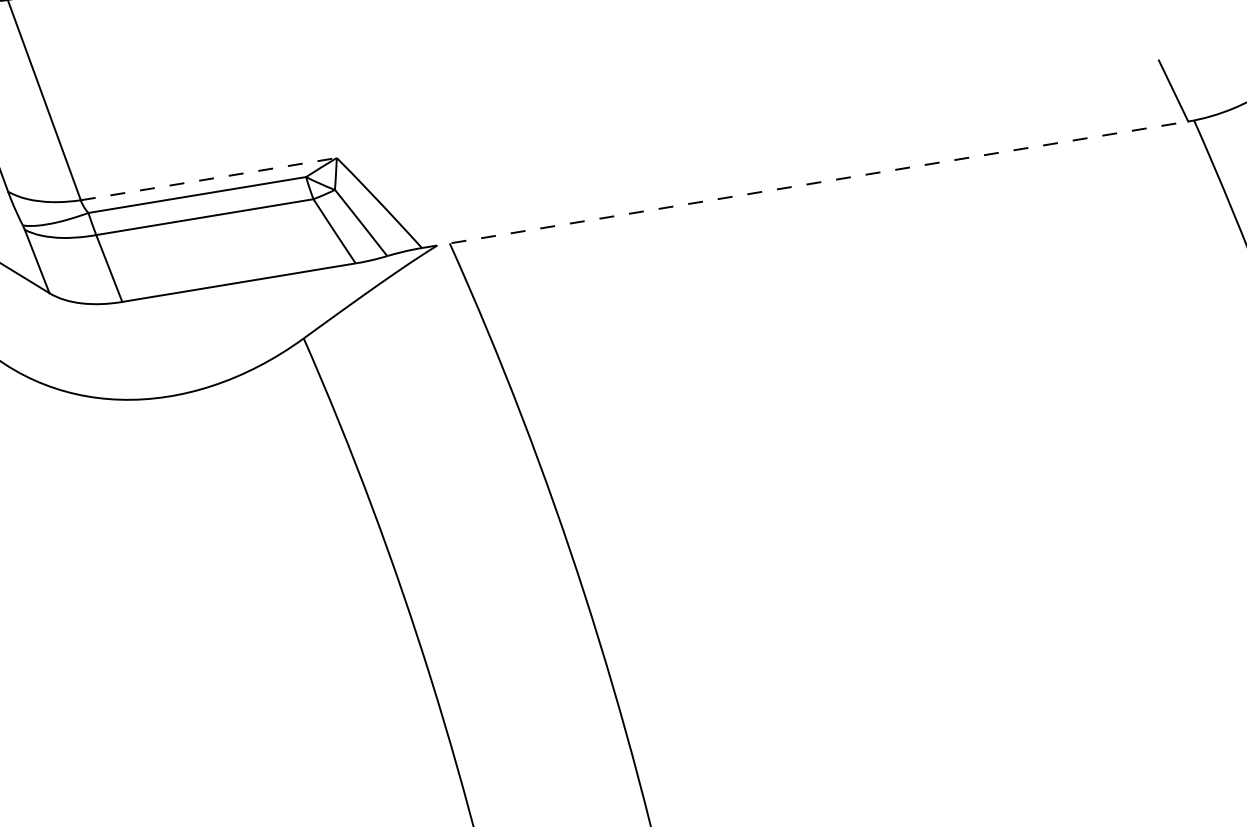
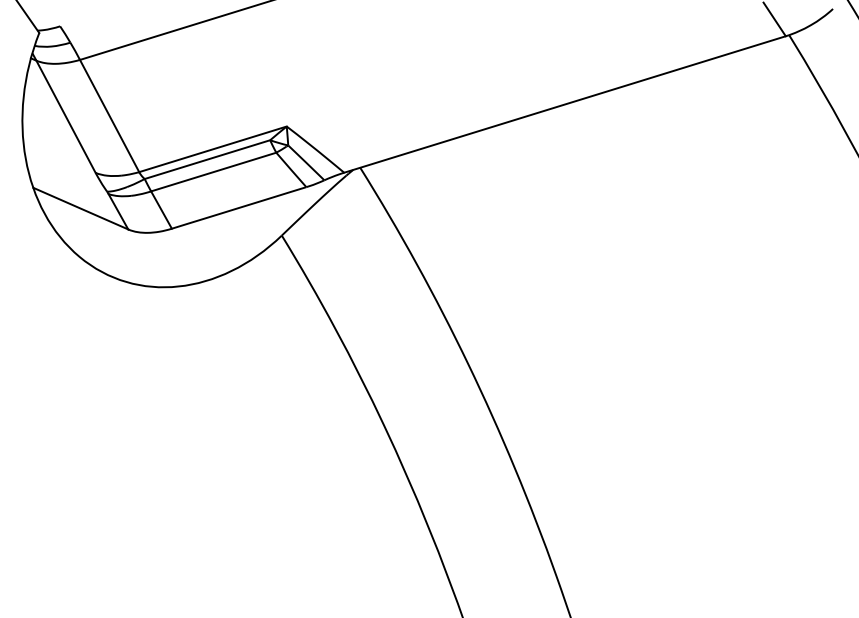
line: (209, 179) -> (213, 149), dashed -> solid
line: (805, 184) -> (565, 104), dashed -> solid

